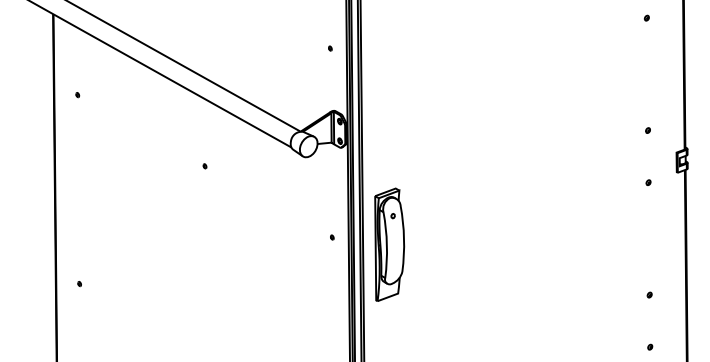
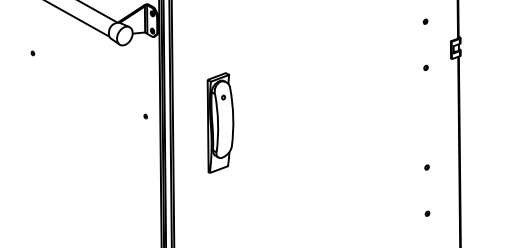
part: (389, 244) -> (220, 122), moved

